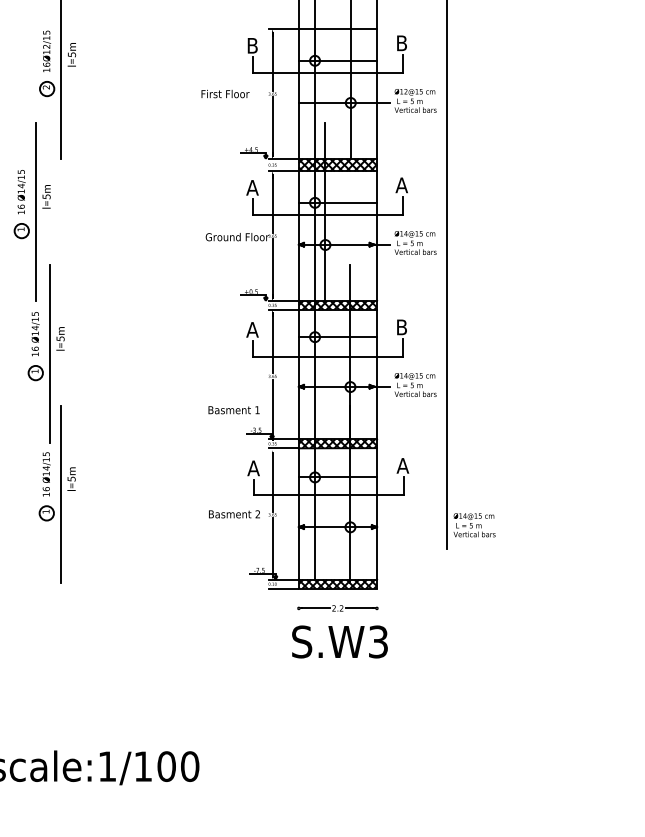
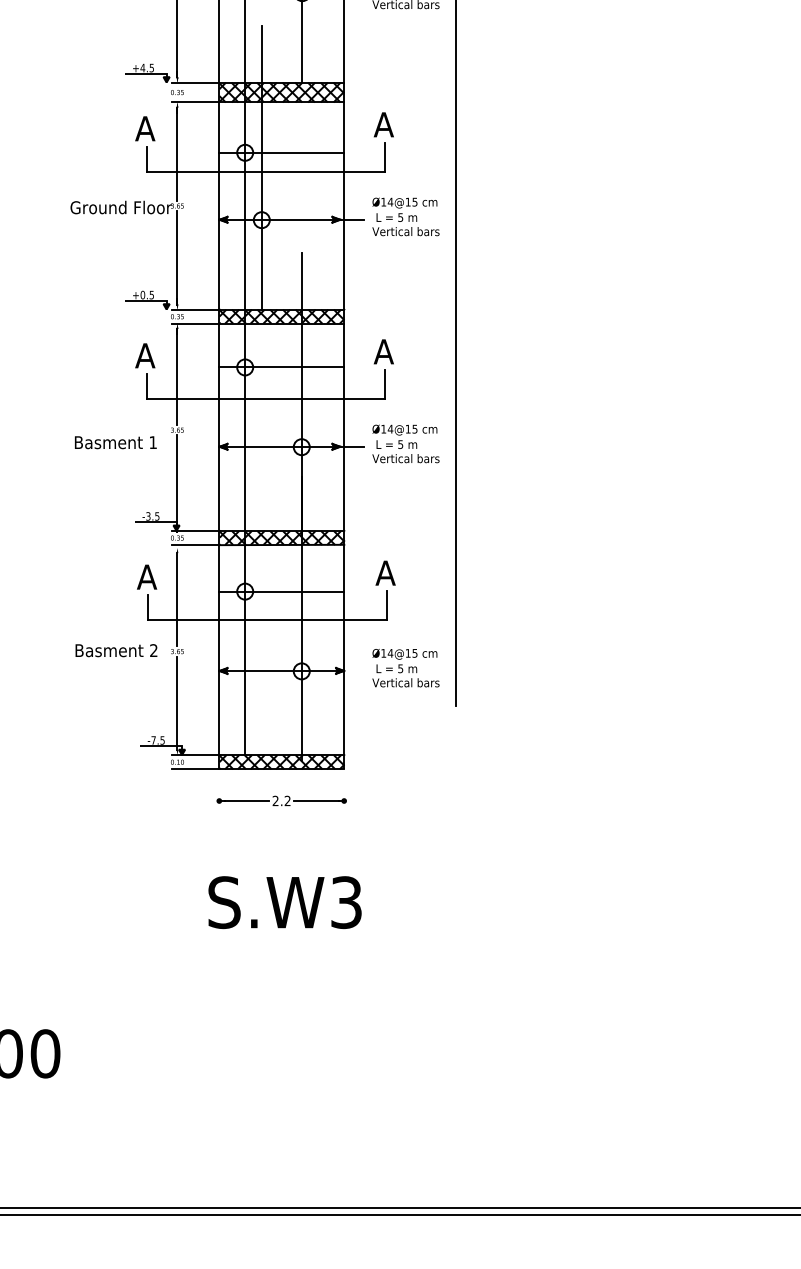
text: (401, 327) -> (383, 352), B -> A
text: (233, 410) -> (114, 443), moved
text: (474, 525) -> (405, 668), moved
text: (339, 641) -> (284, 901), moved

